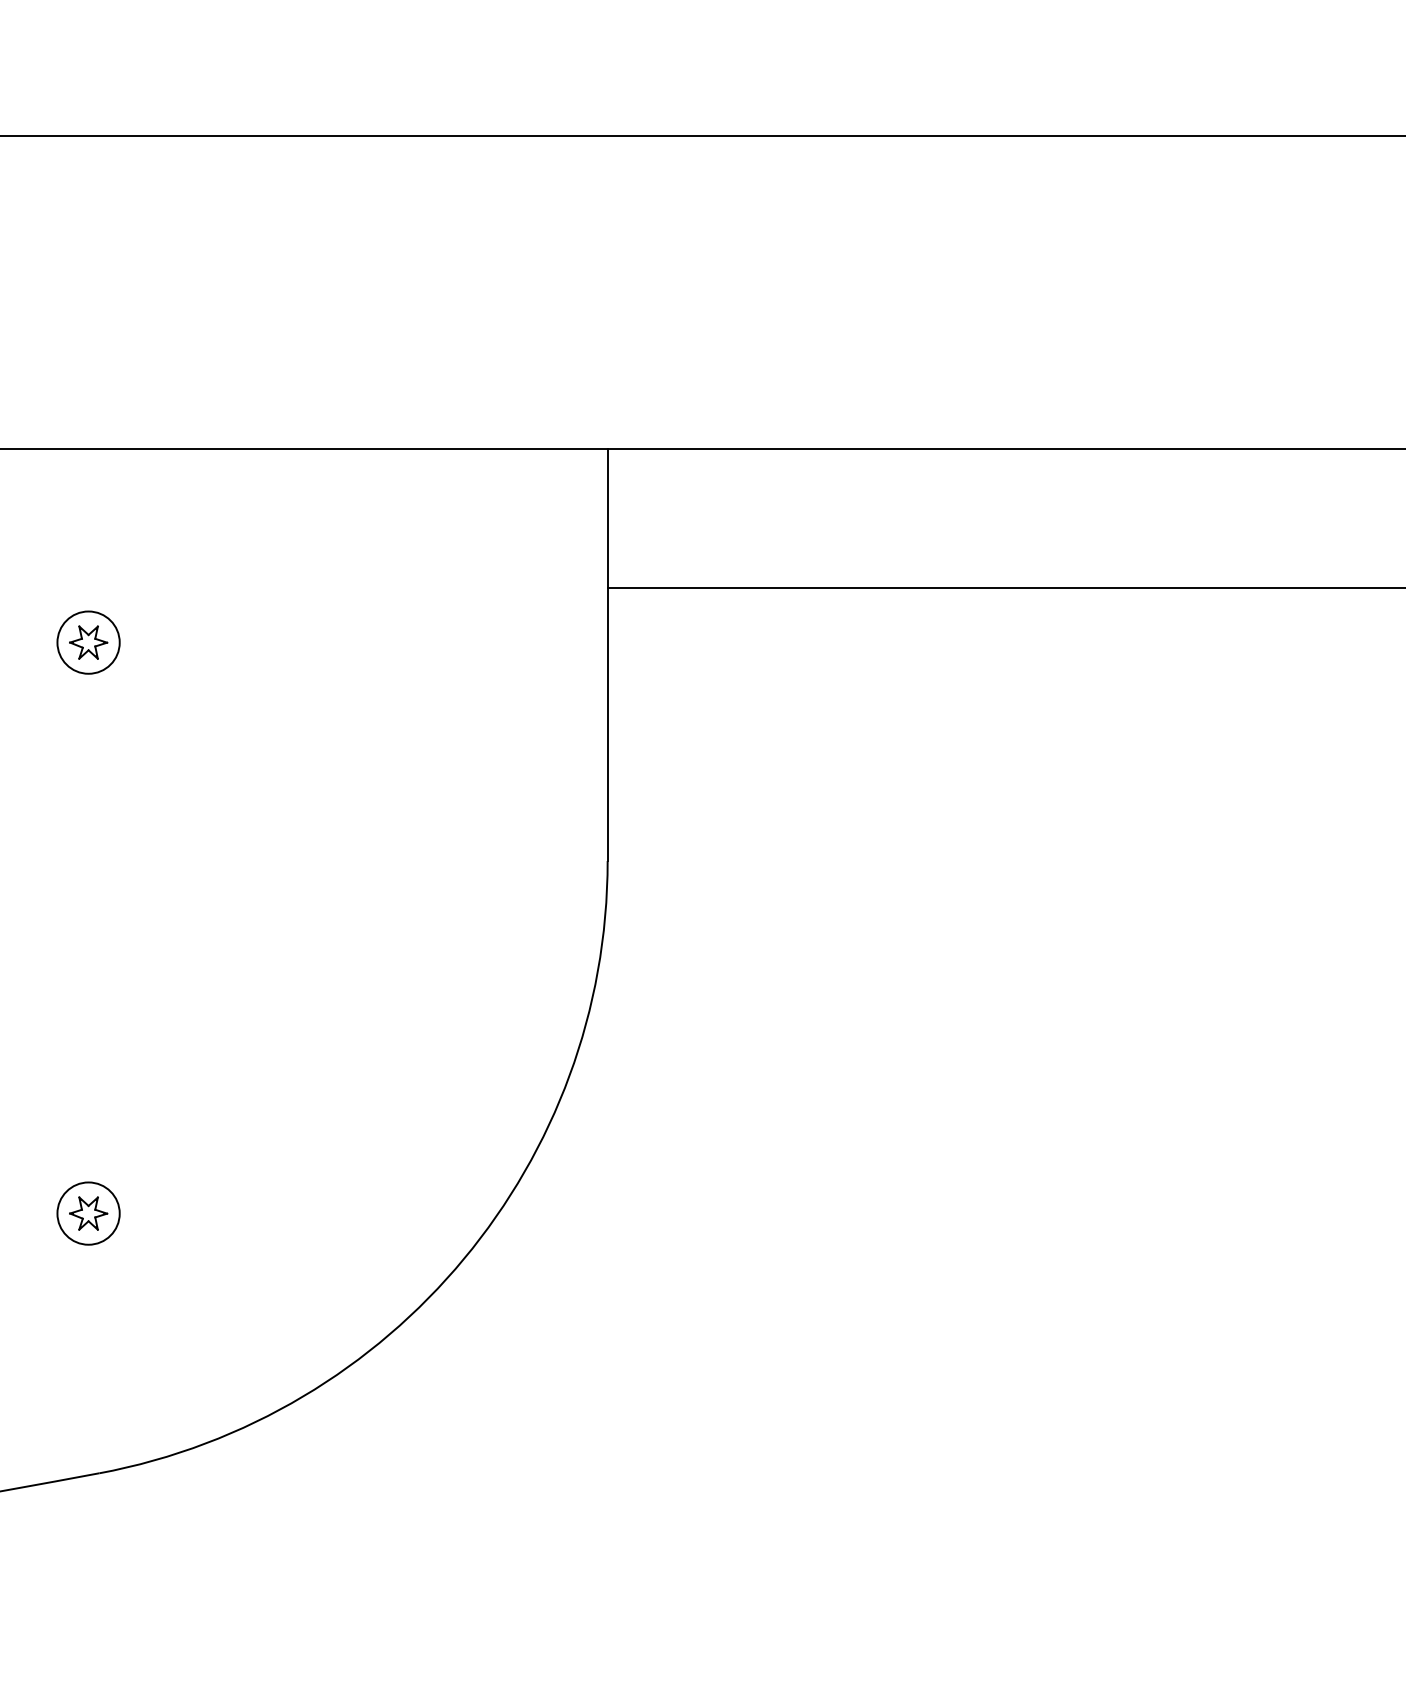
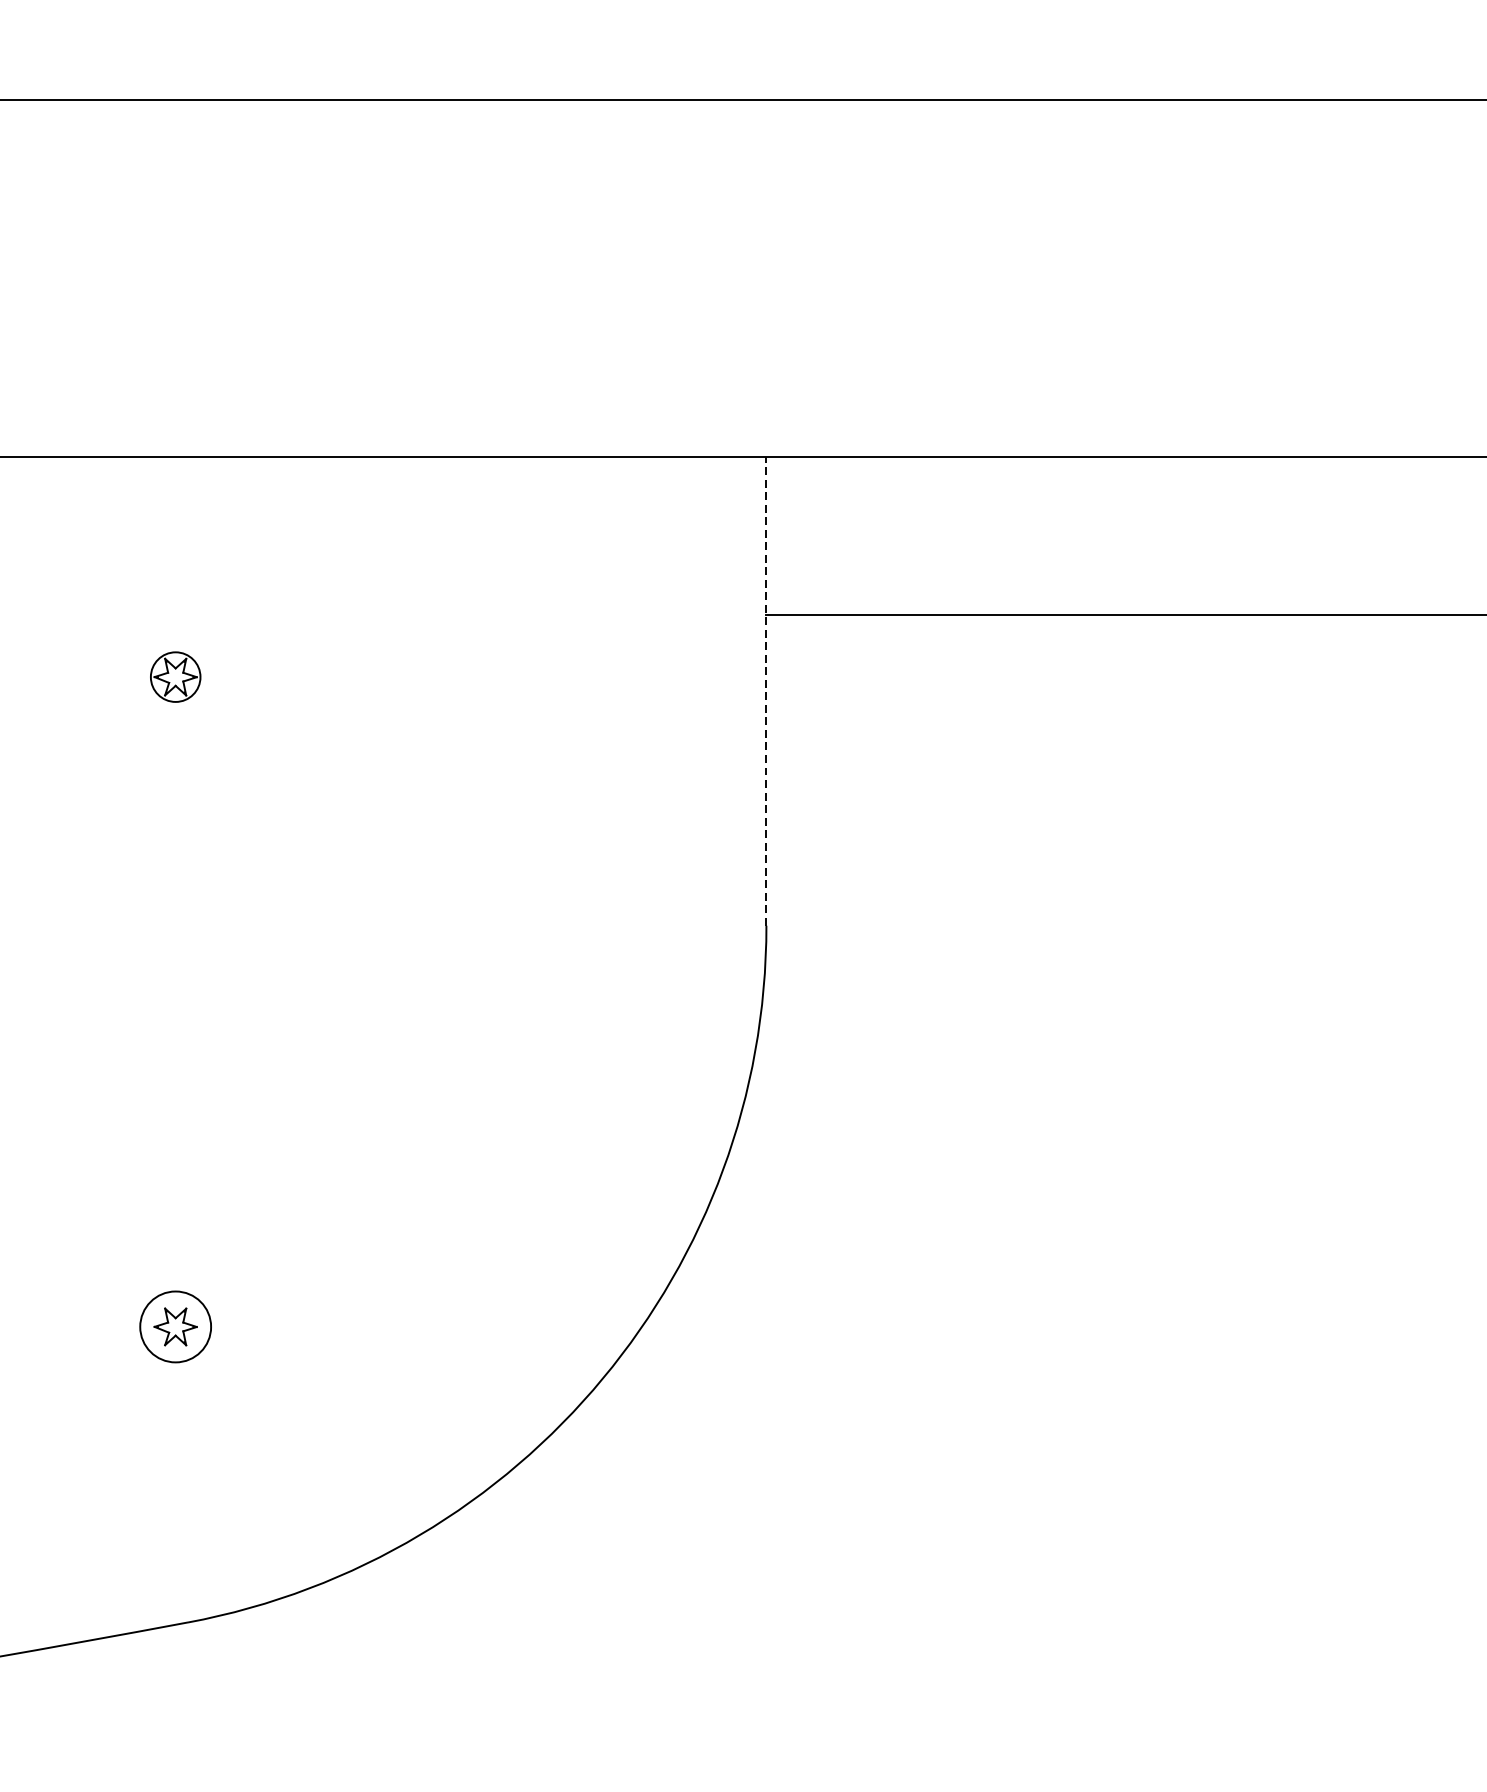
circle: (88, 642) -> (175, 676), size x0.7
line: (607, 654) -> (766, 690), solid -> dashed

